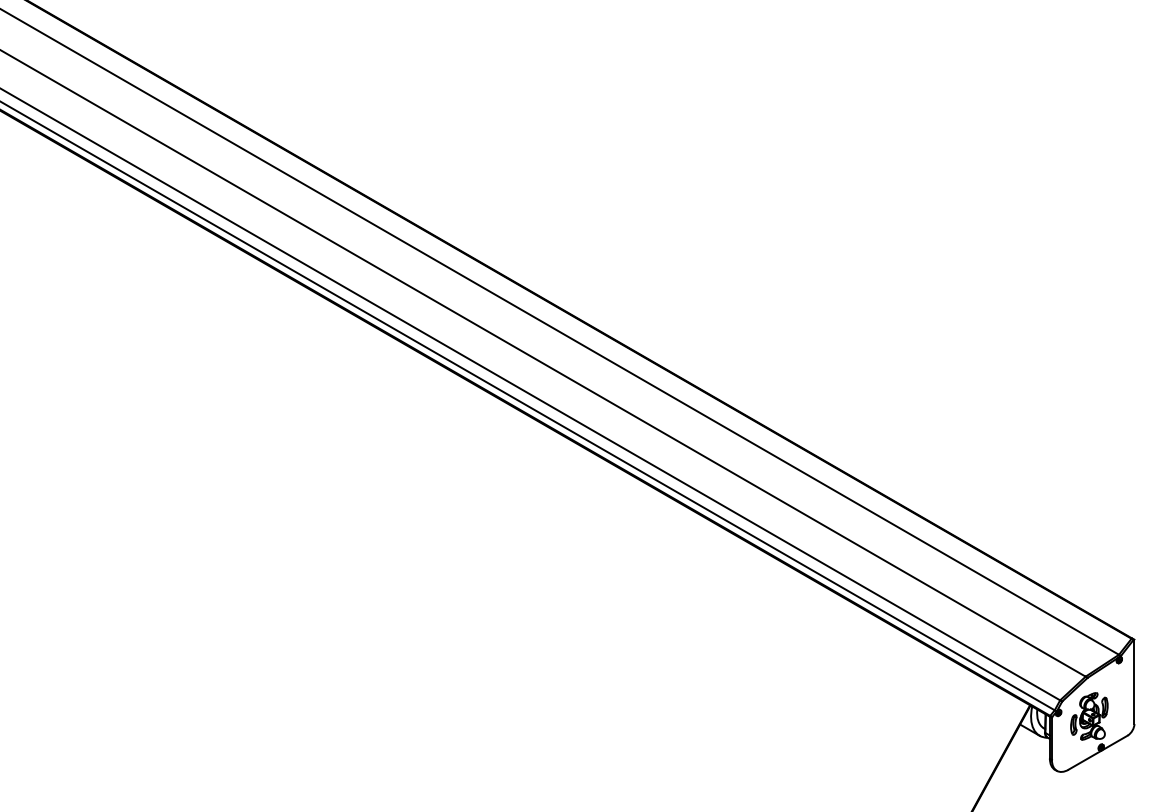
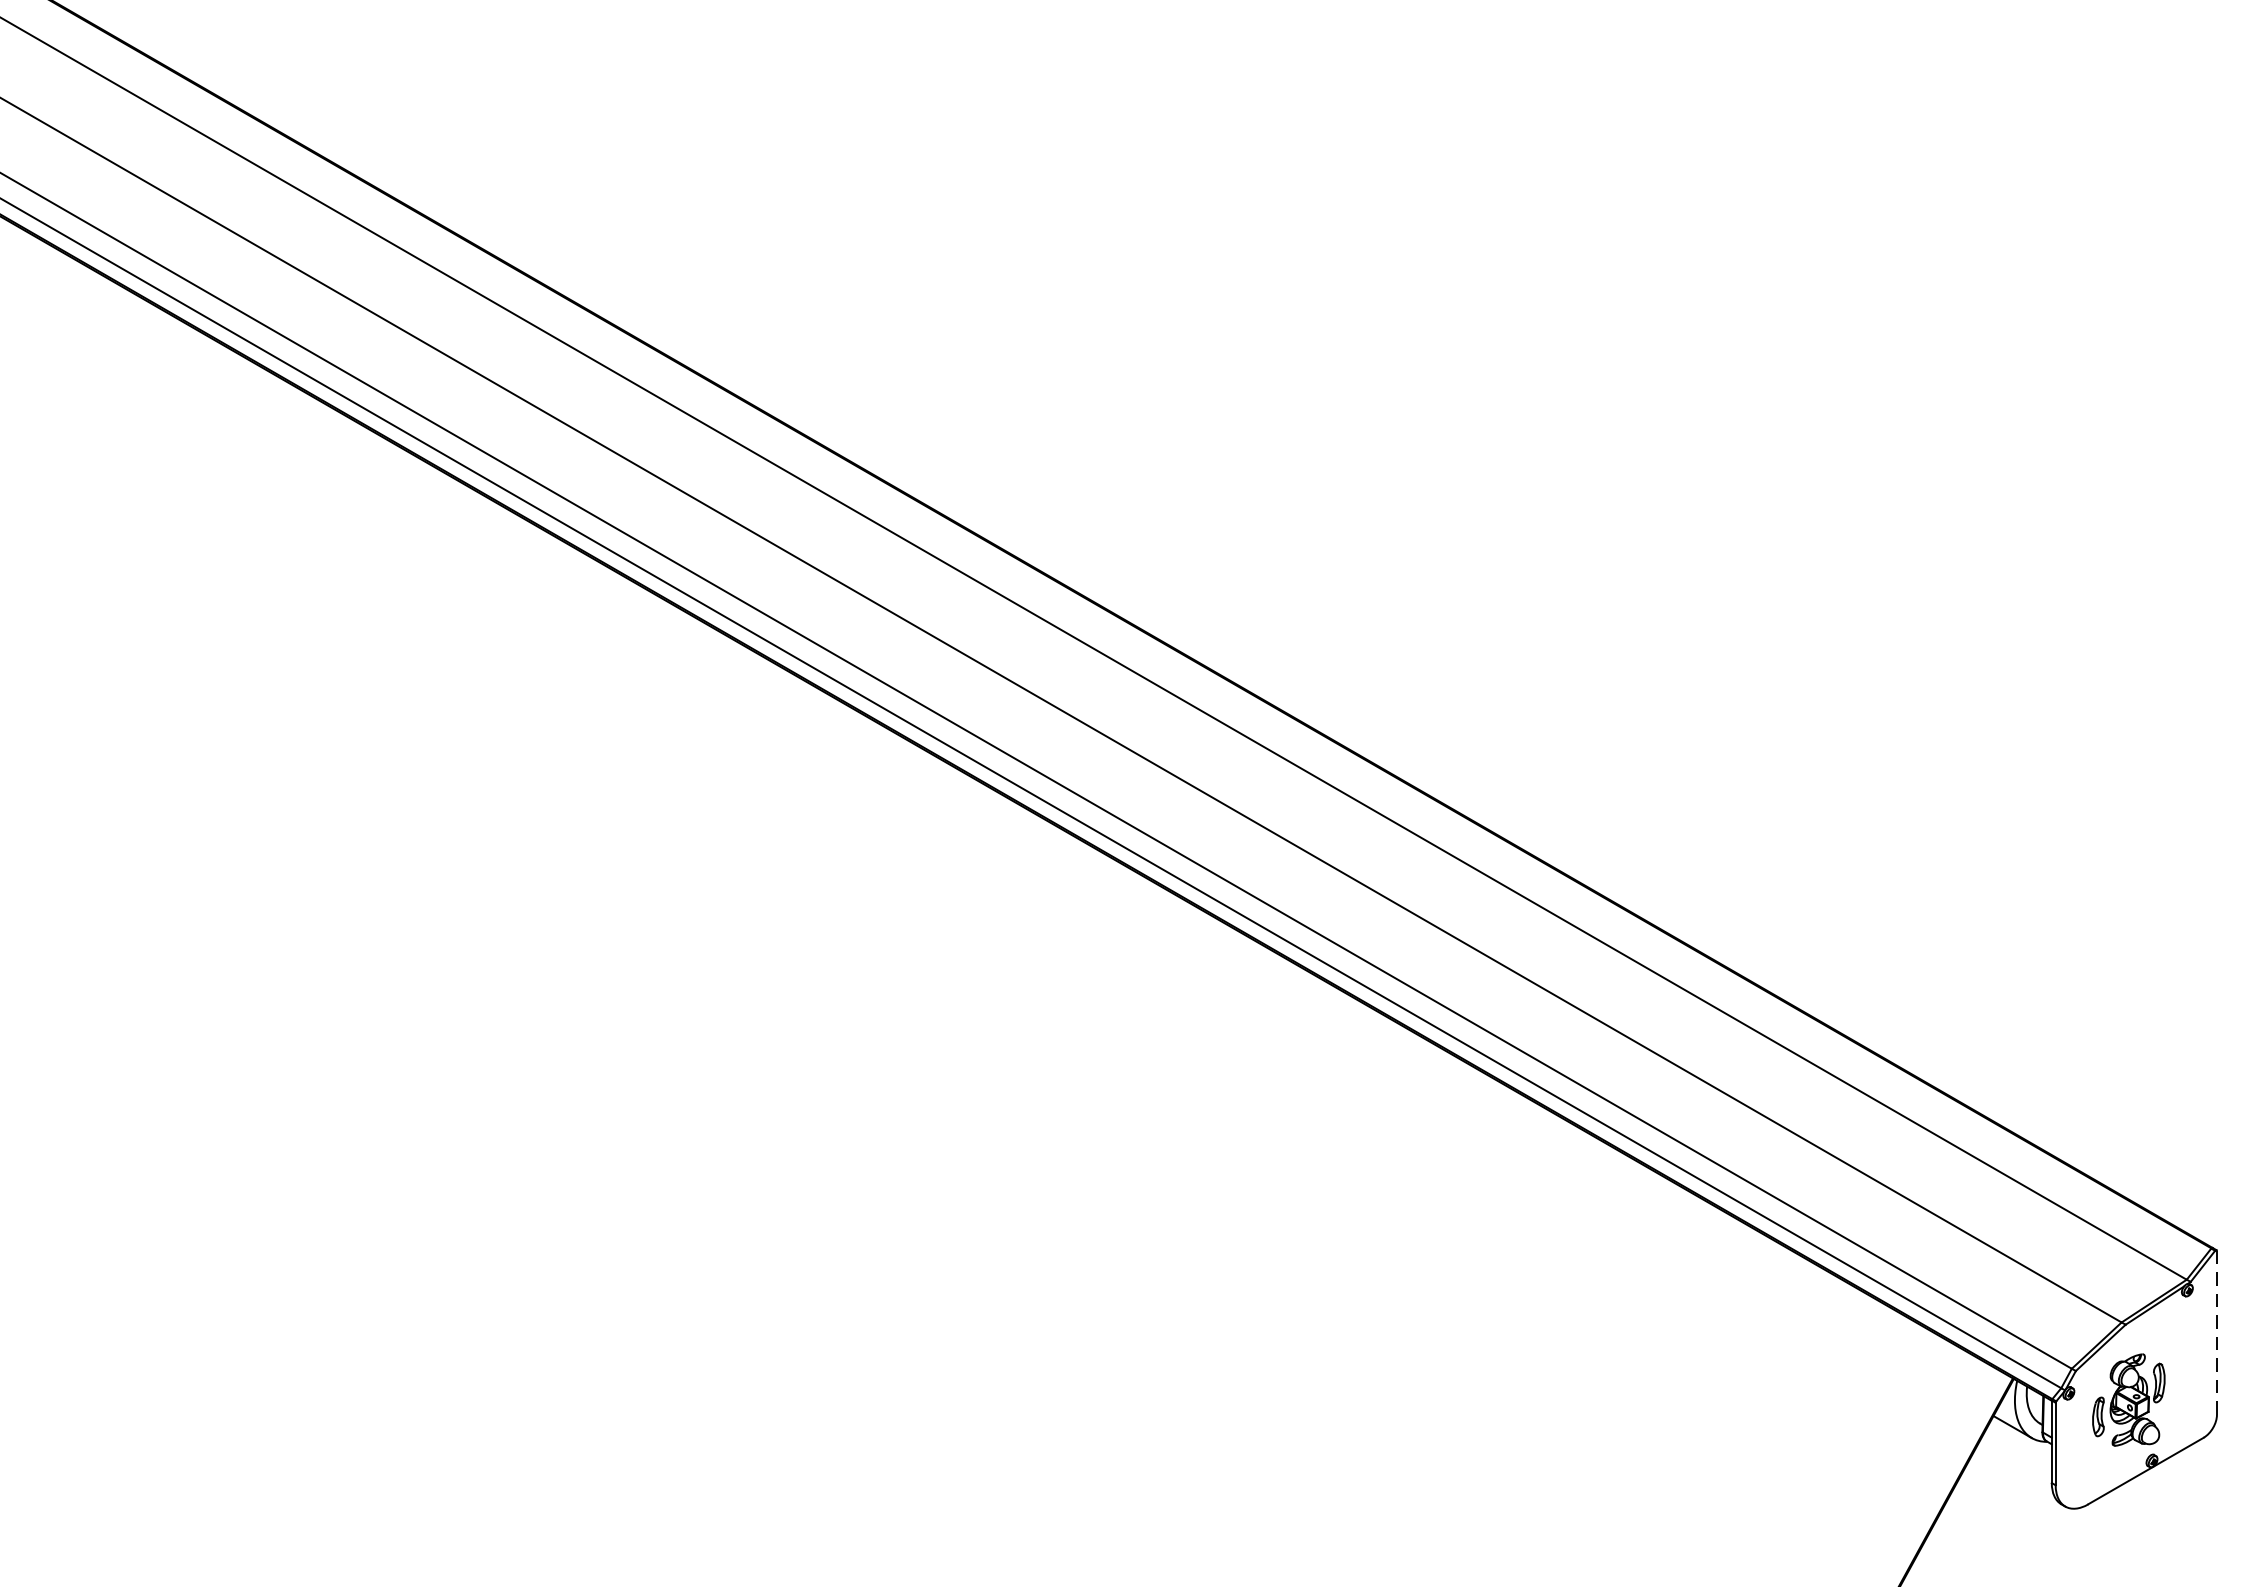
line: (1134, 682) -> (2217, 1333), solid -> dashed

